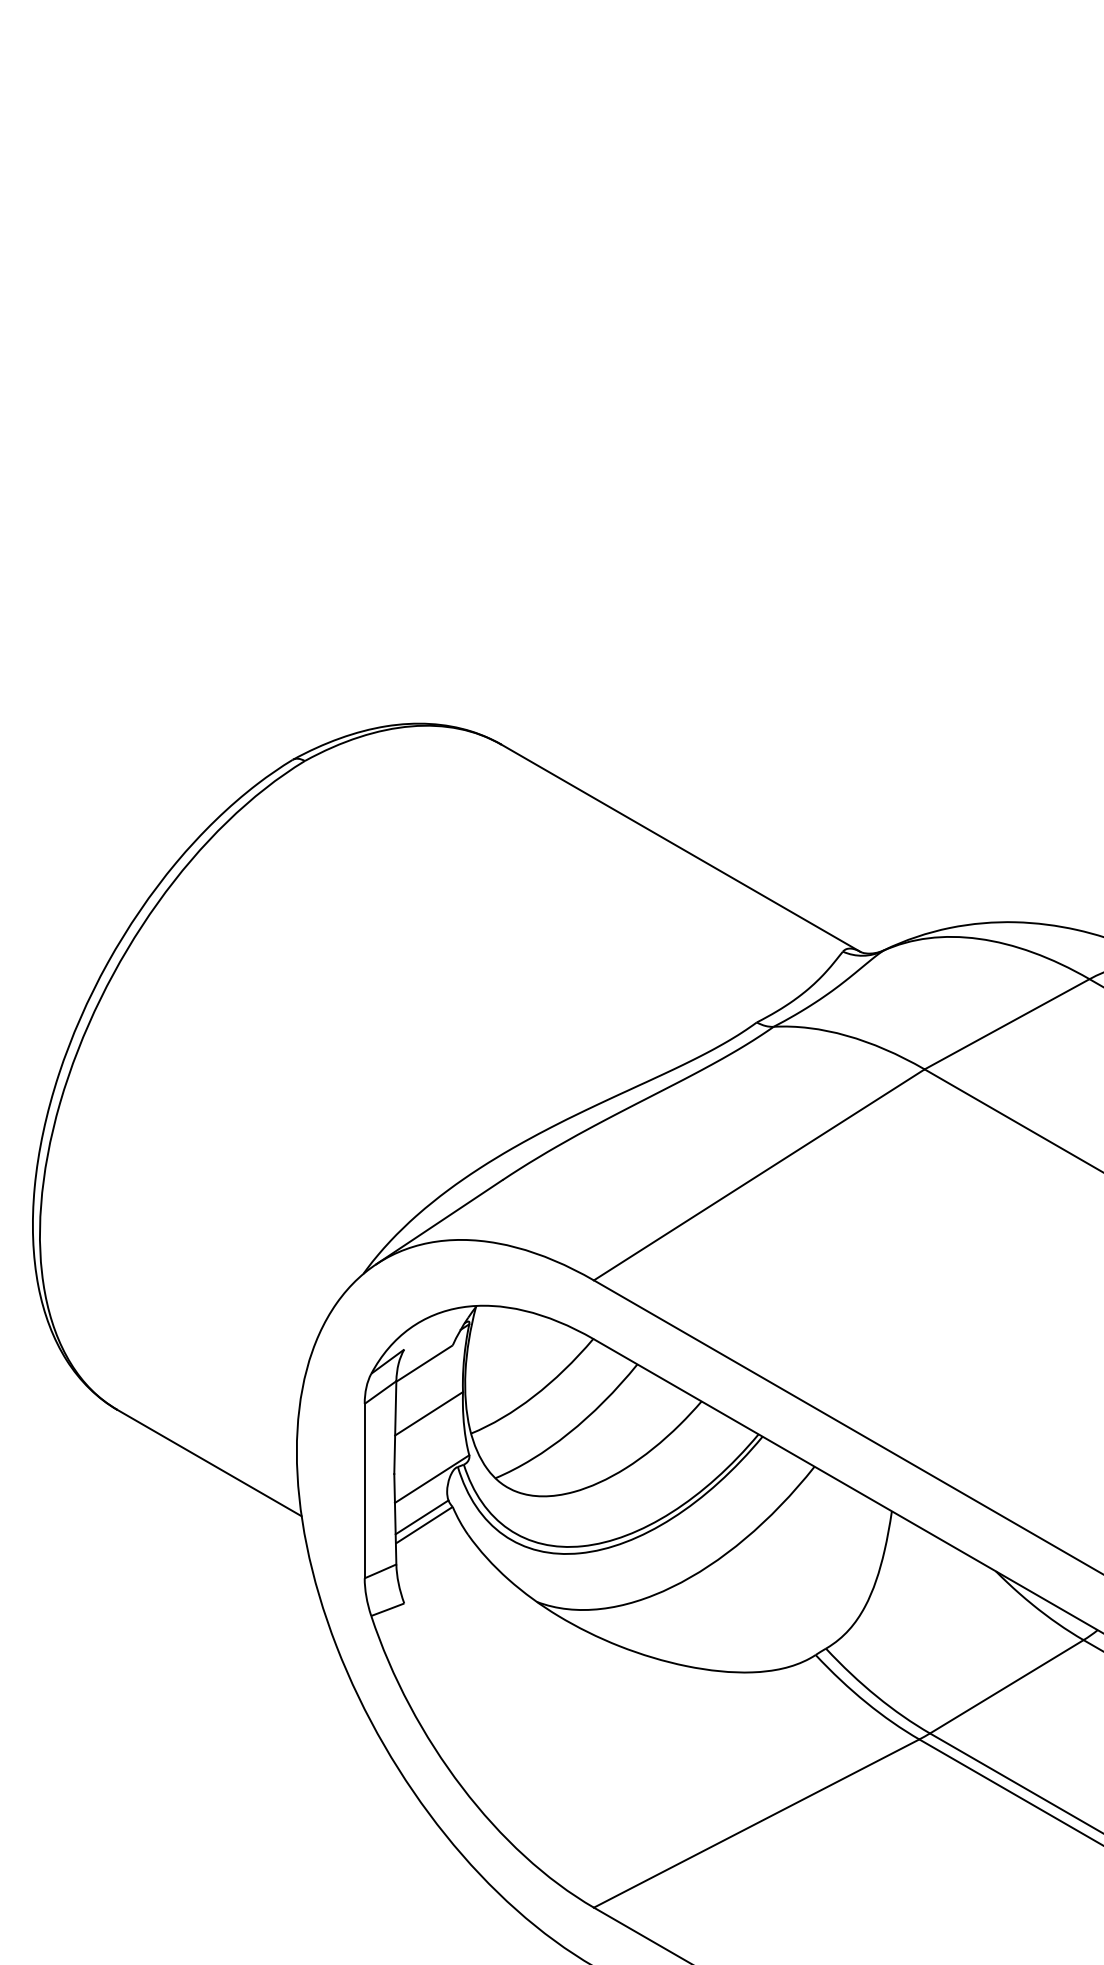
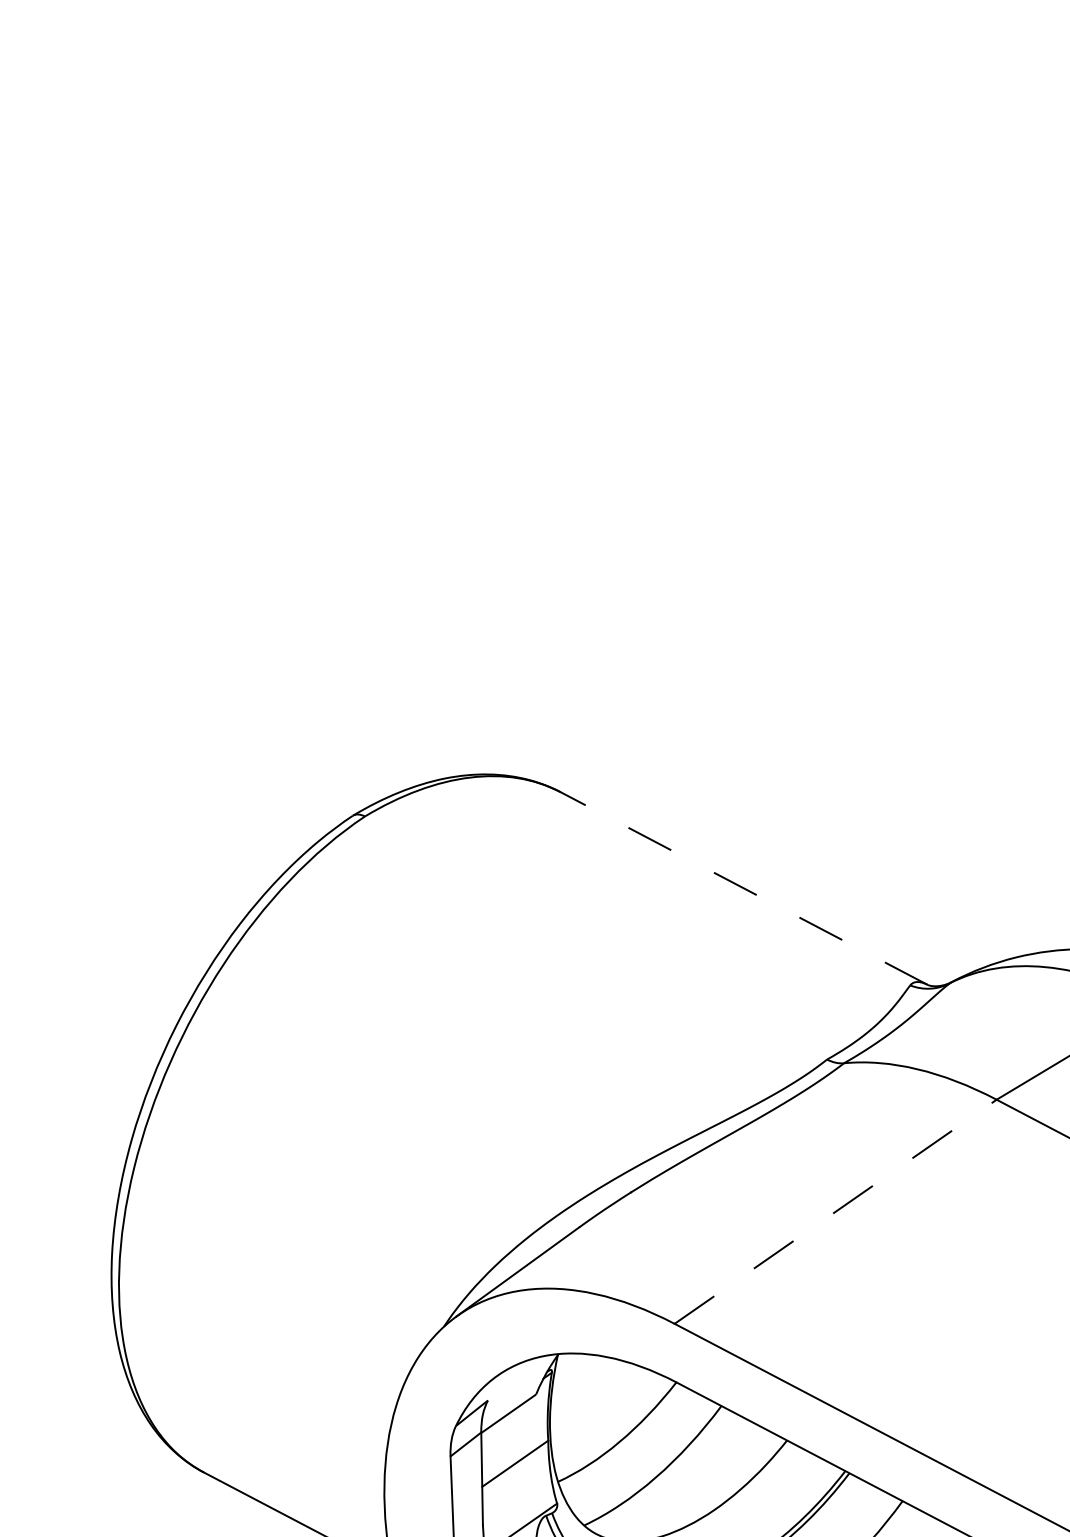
line: (680, 848) -> (743, 888), solid -> dashed
line: (759, 1174) -> (835, 1211), solid -> dashed

